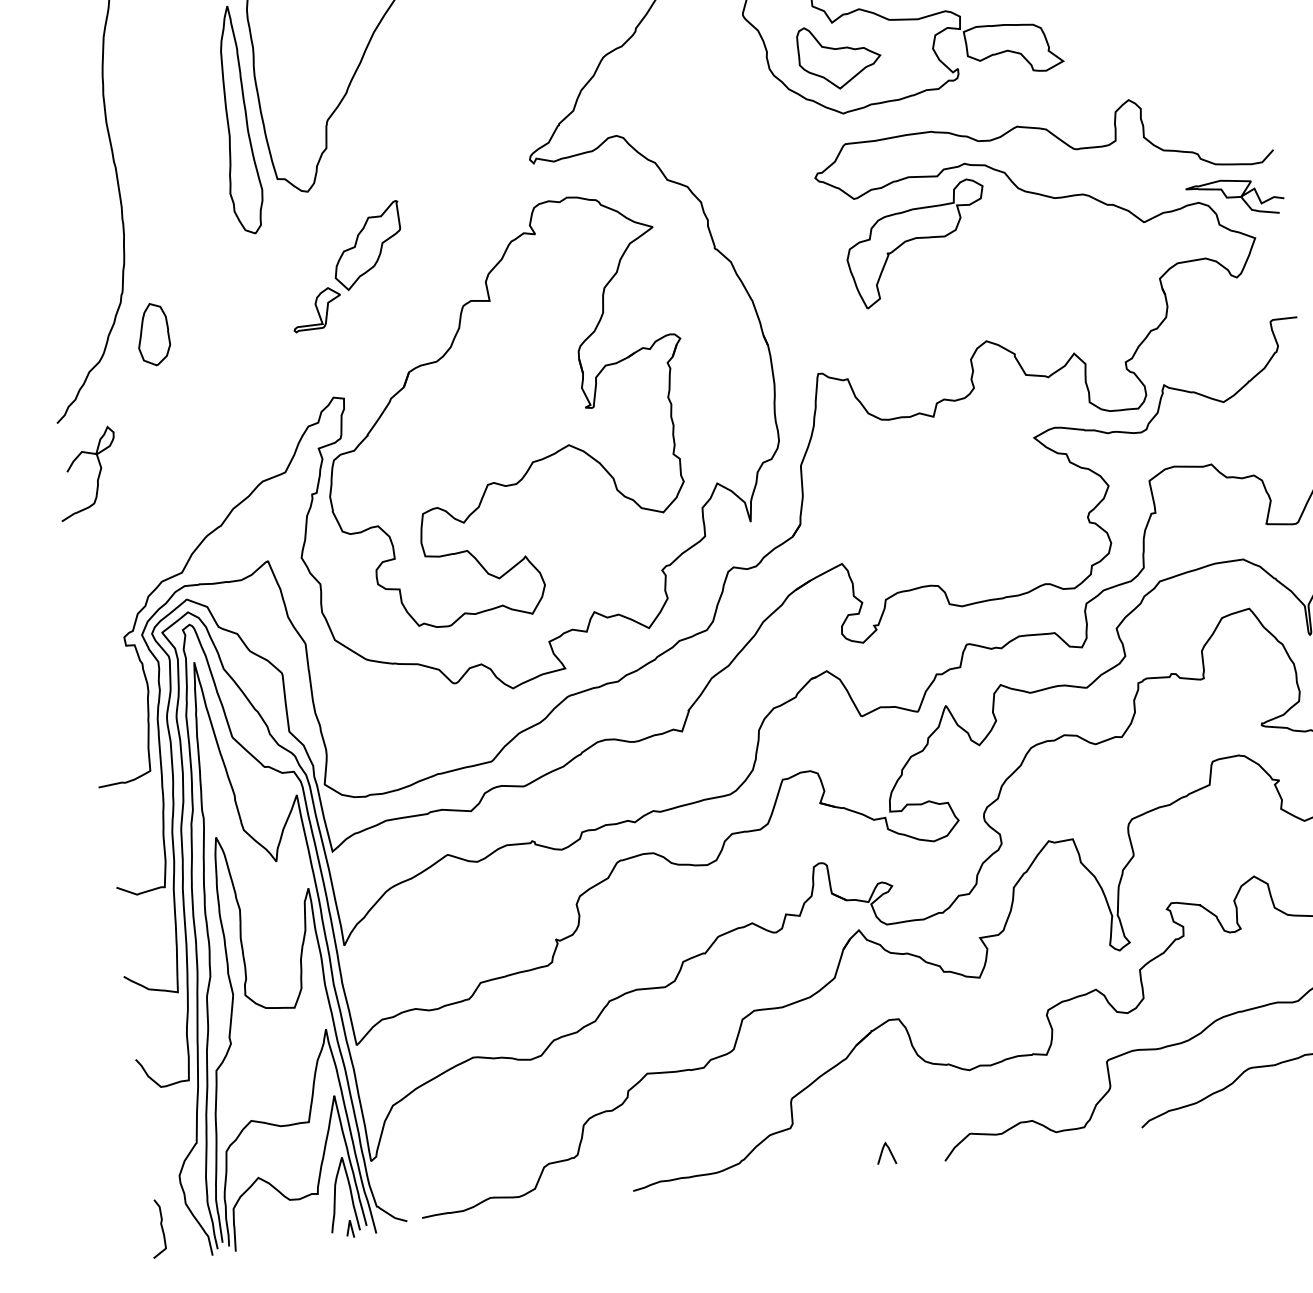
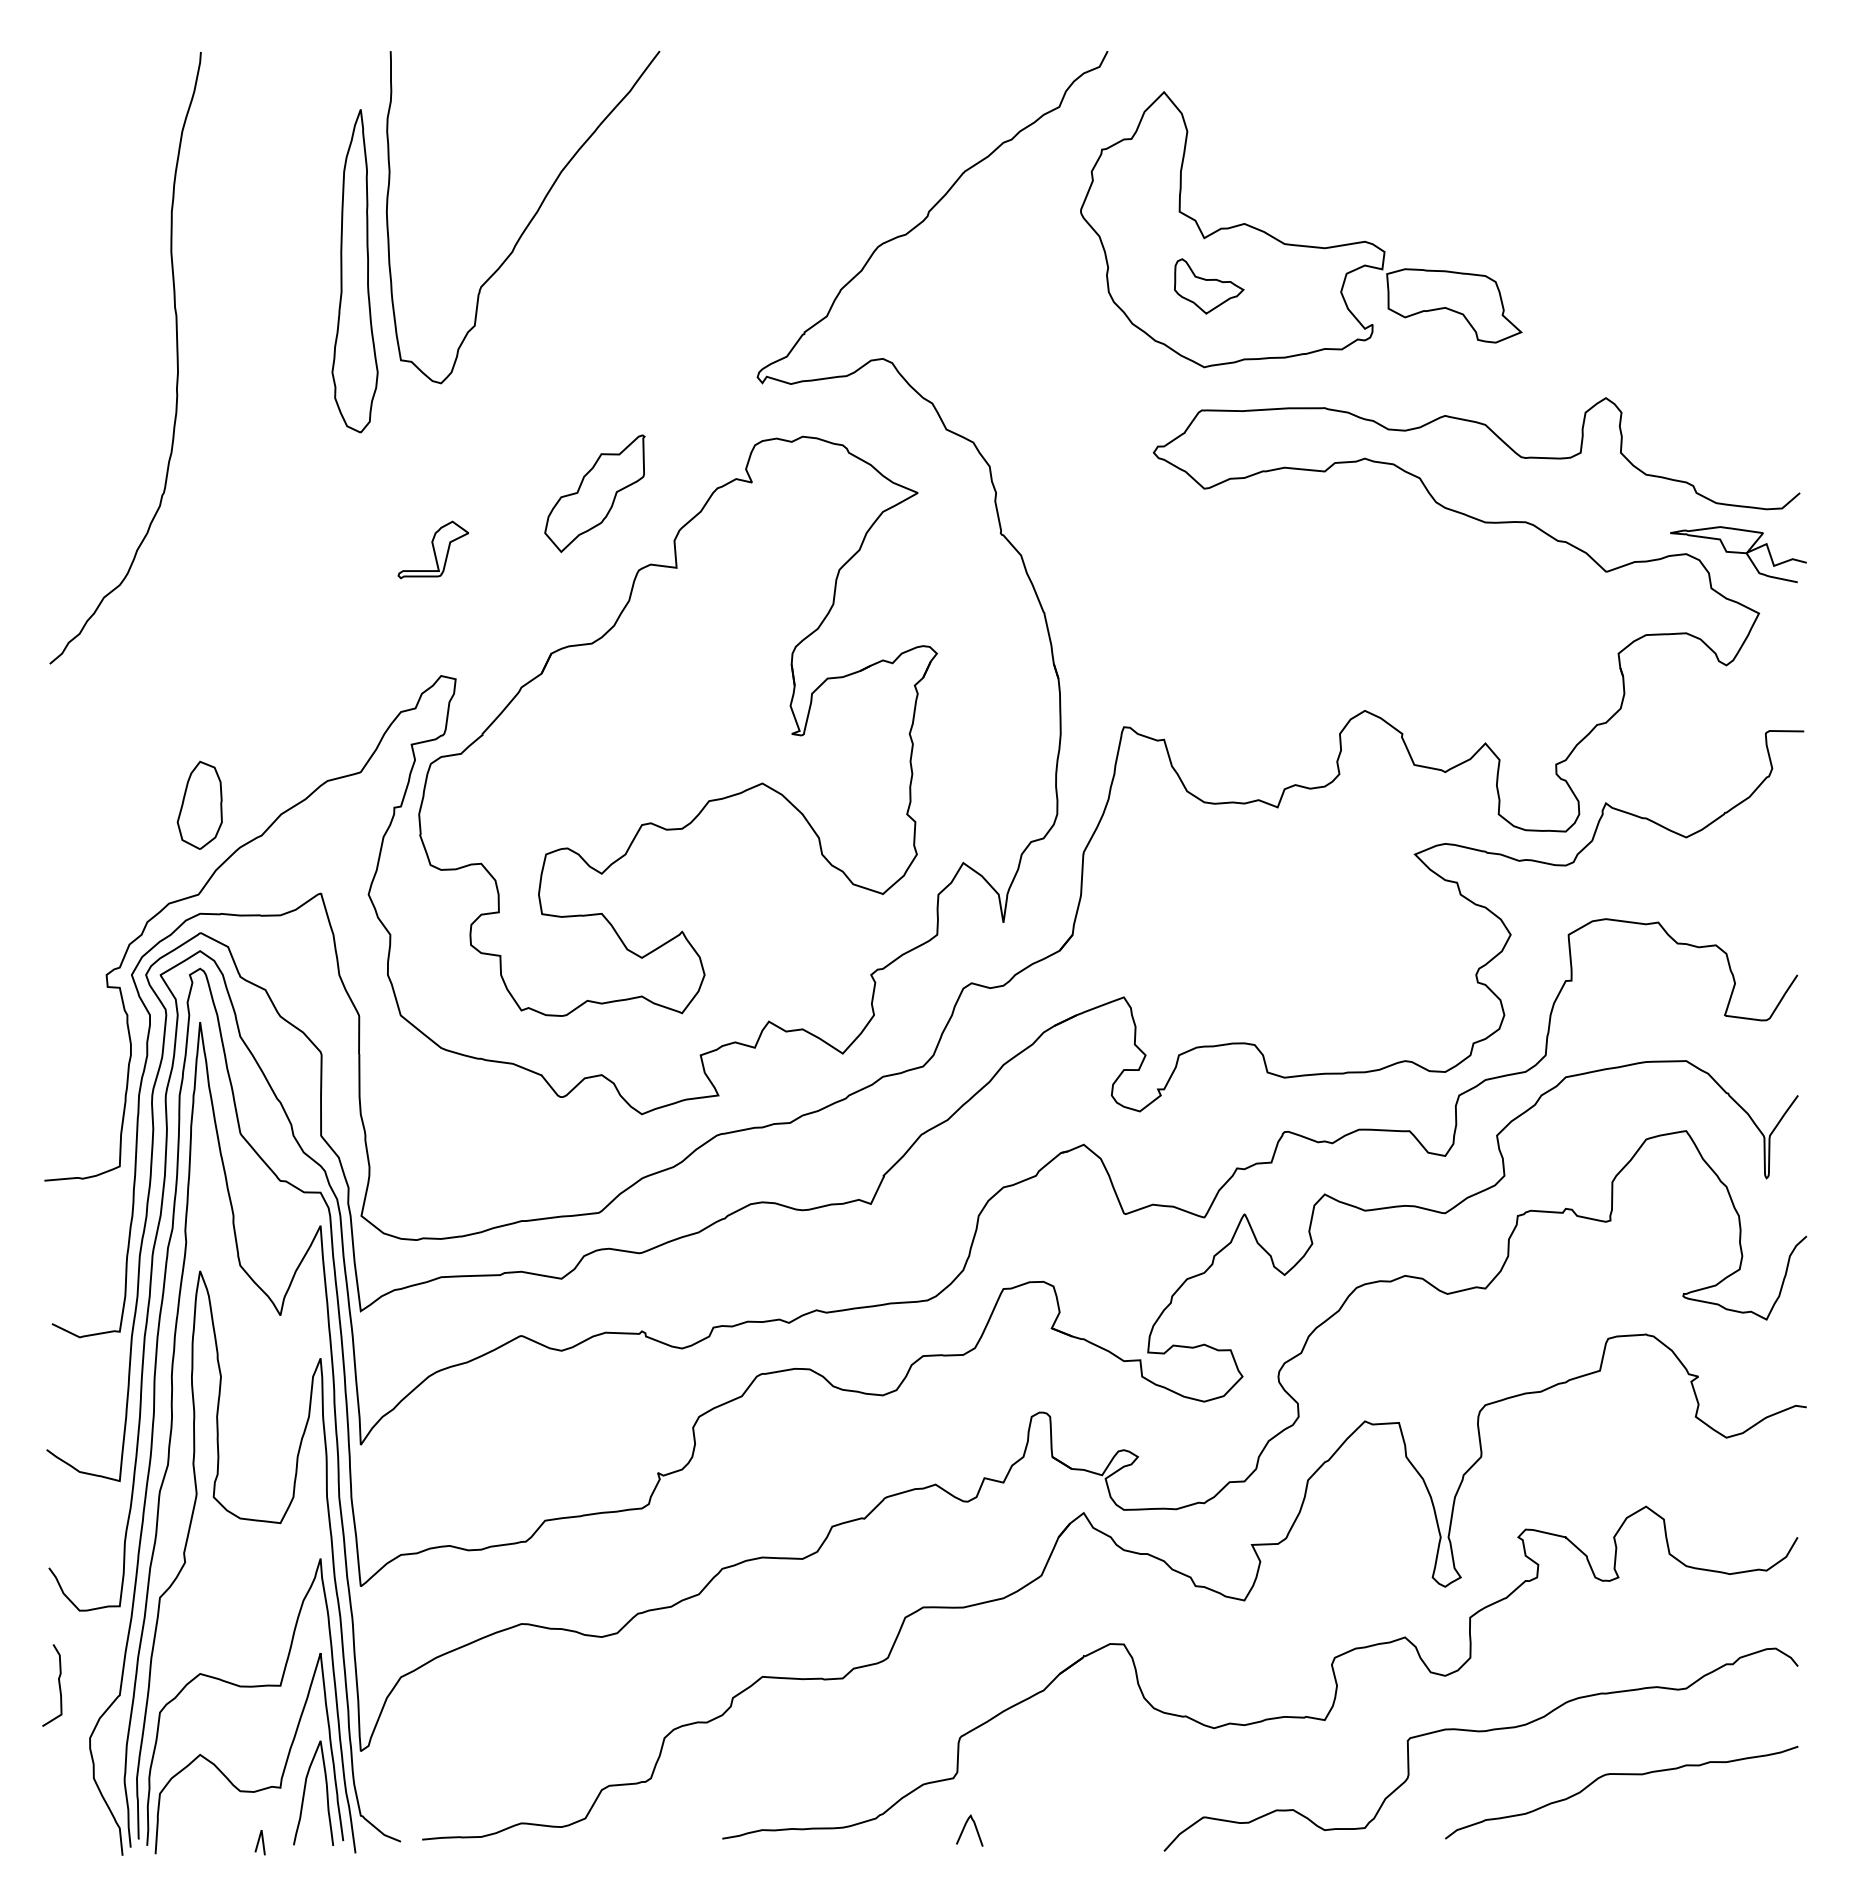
part: (839, 56) -> (1209, 286), size x0.6
part: (916, 238) -> (1285, 555), removed
part: (366, 245) -> (594, 493), moved
part: (152, 334) -> (199, 804), moved
curve: (97, 477) -> (97, 746), removed
curve: (882, 1151) -> (965, 1827), moved
curve: (161, 1228) -> (58, 1685), moved
line: (349, 1229) -> (259, 1842), moved

